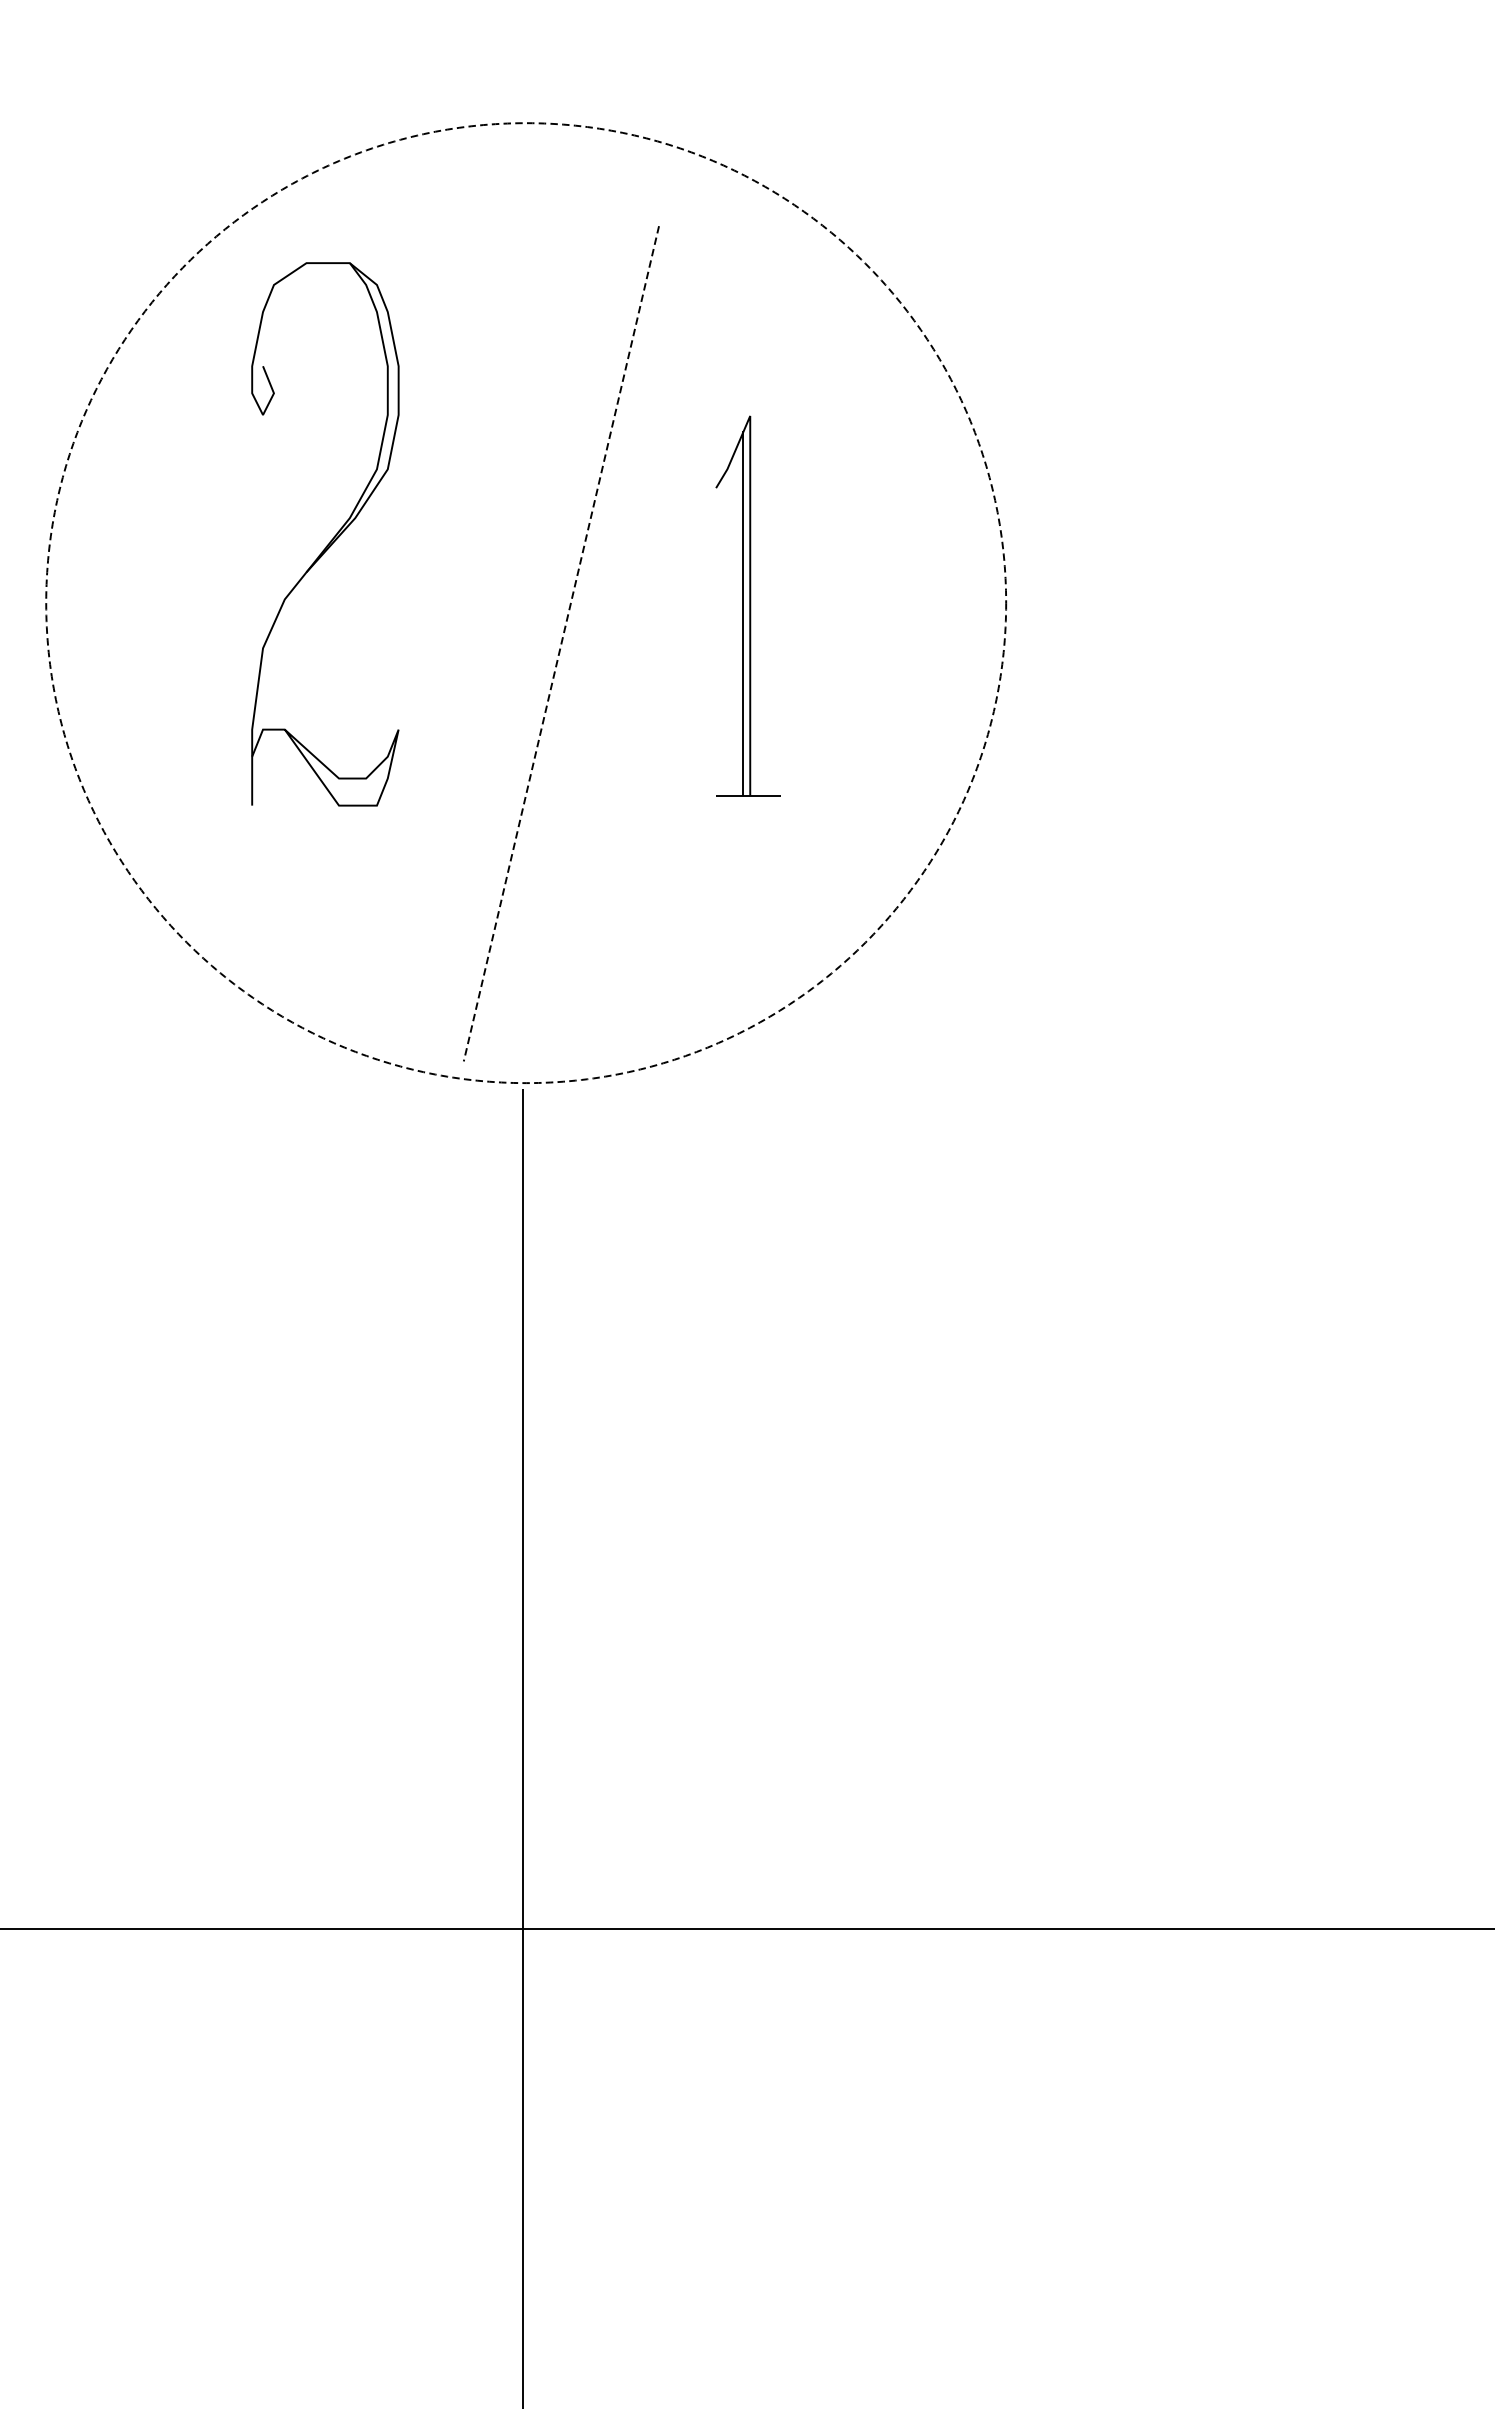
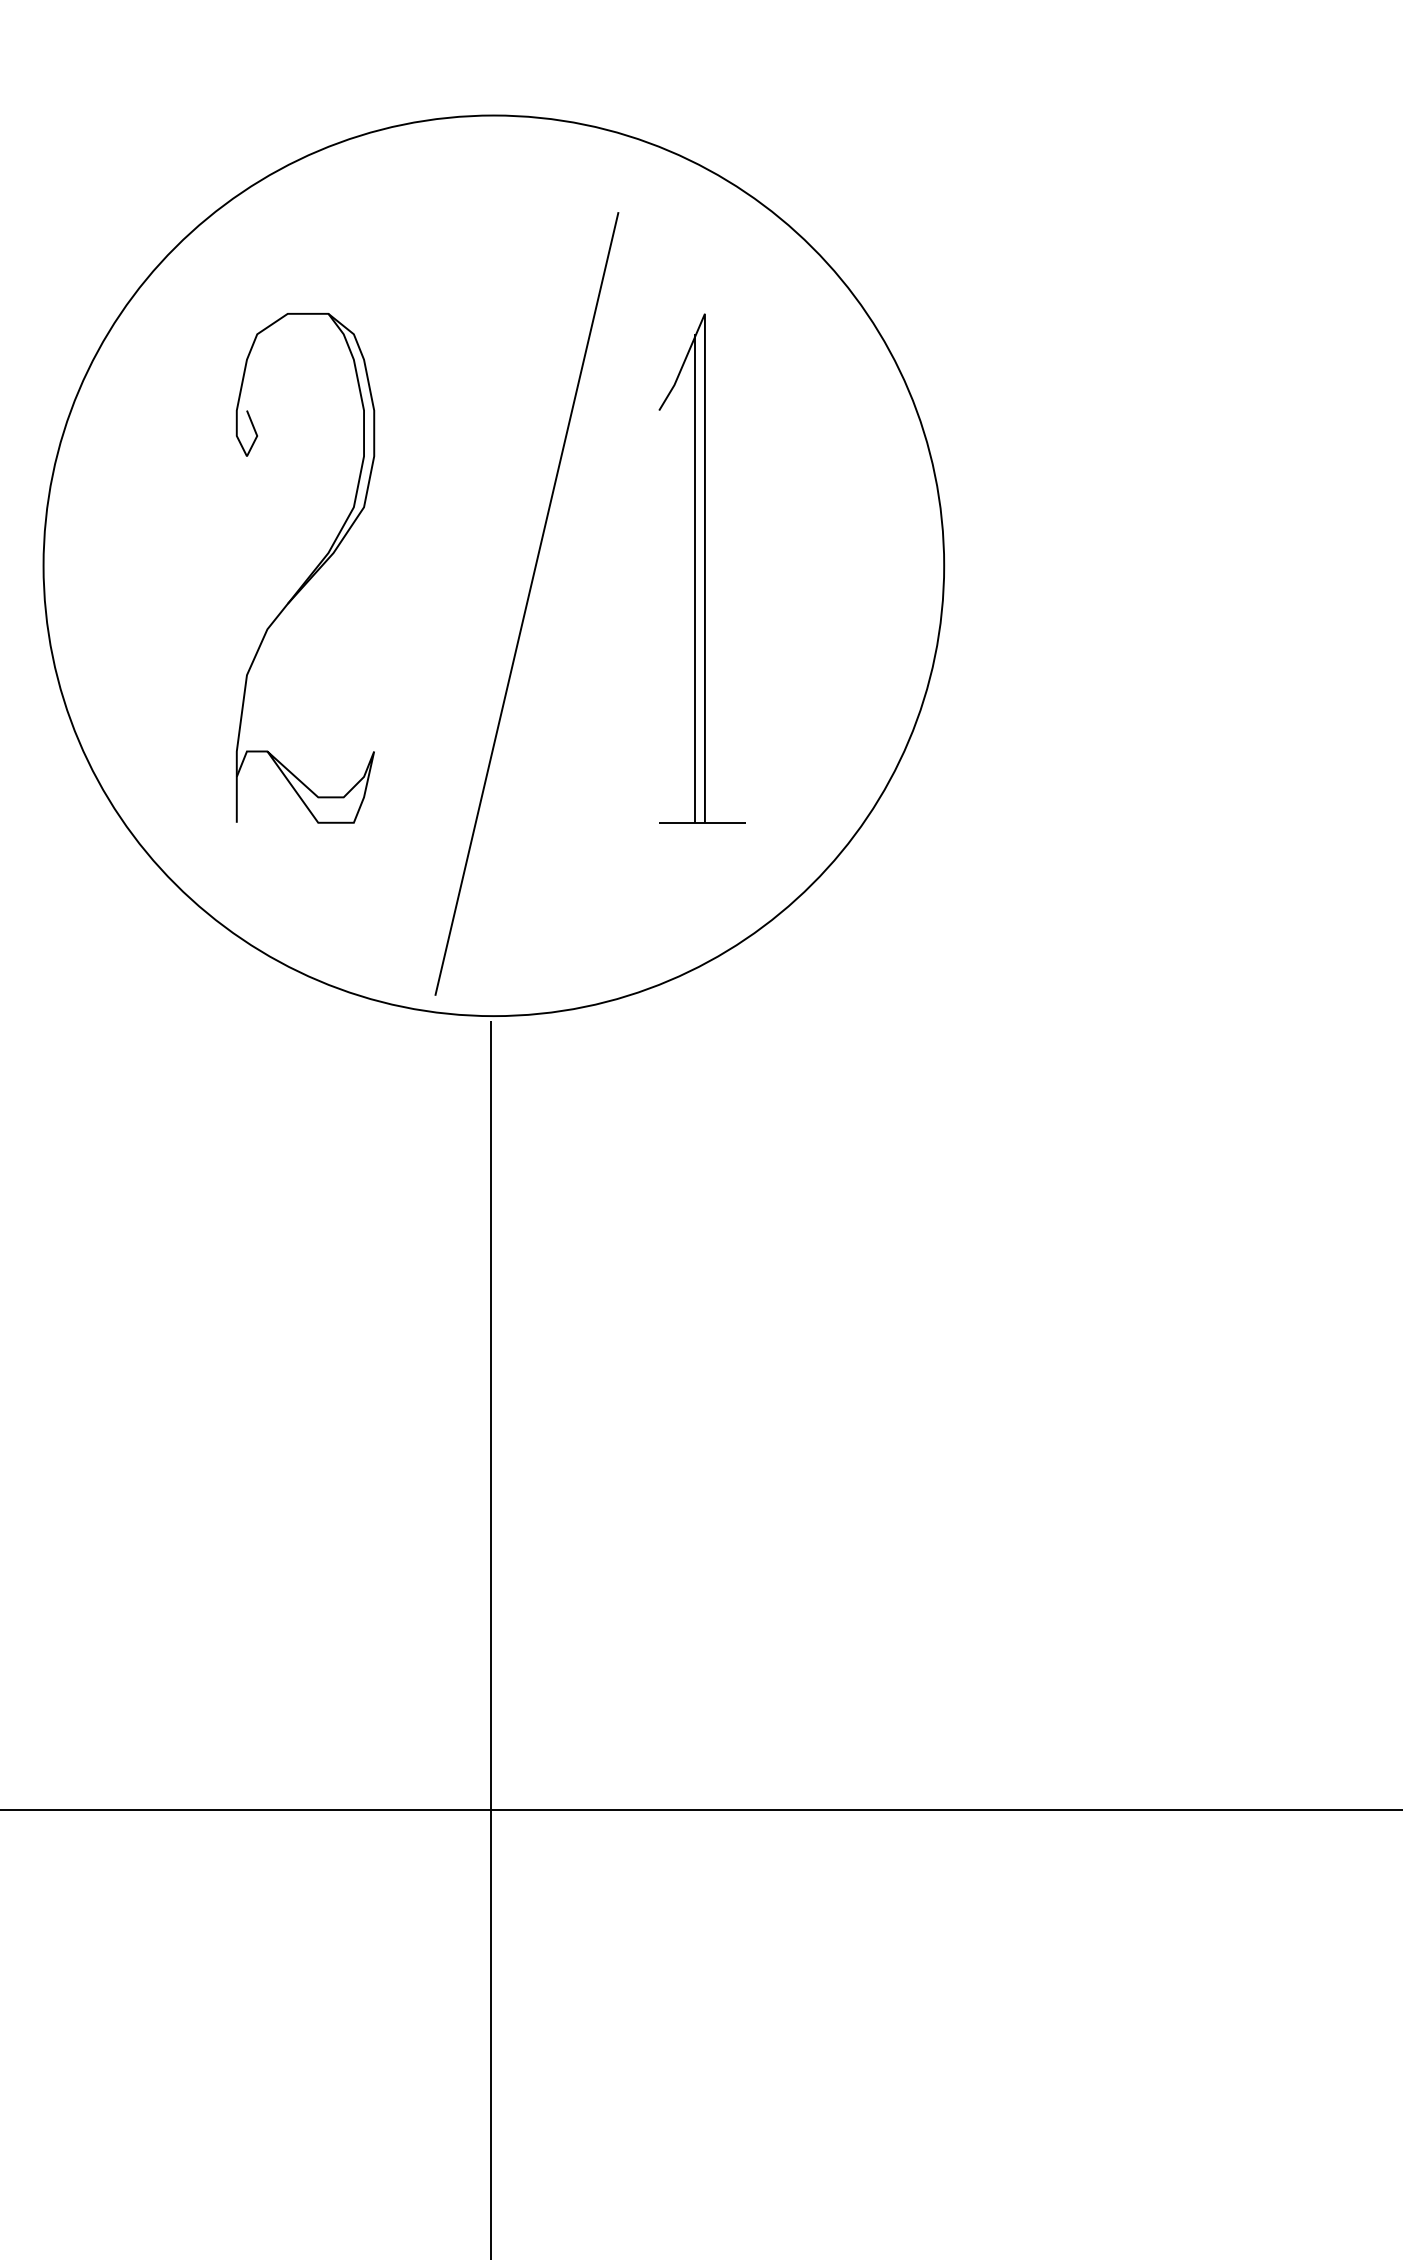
part: (330, 539) -> (310, 573), moved
circle: (525, 602) -> (493, 565), dashed -> solid
part: (747, 605) -> (701, 568), size x1.43
line: (560, 644) -> (526, 604), dashed -> solid

